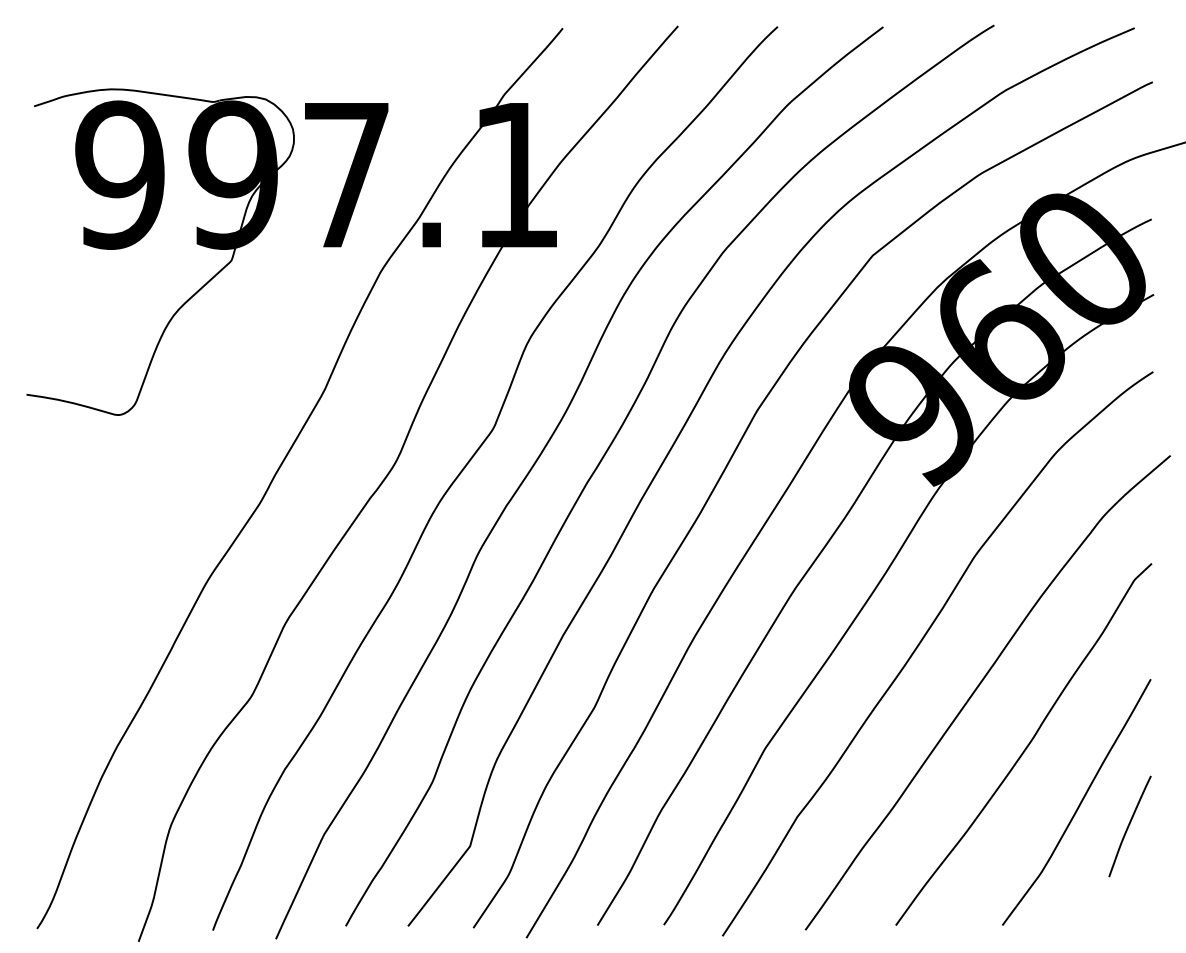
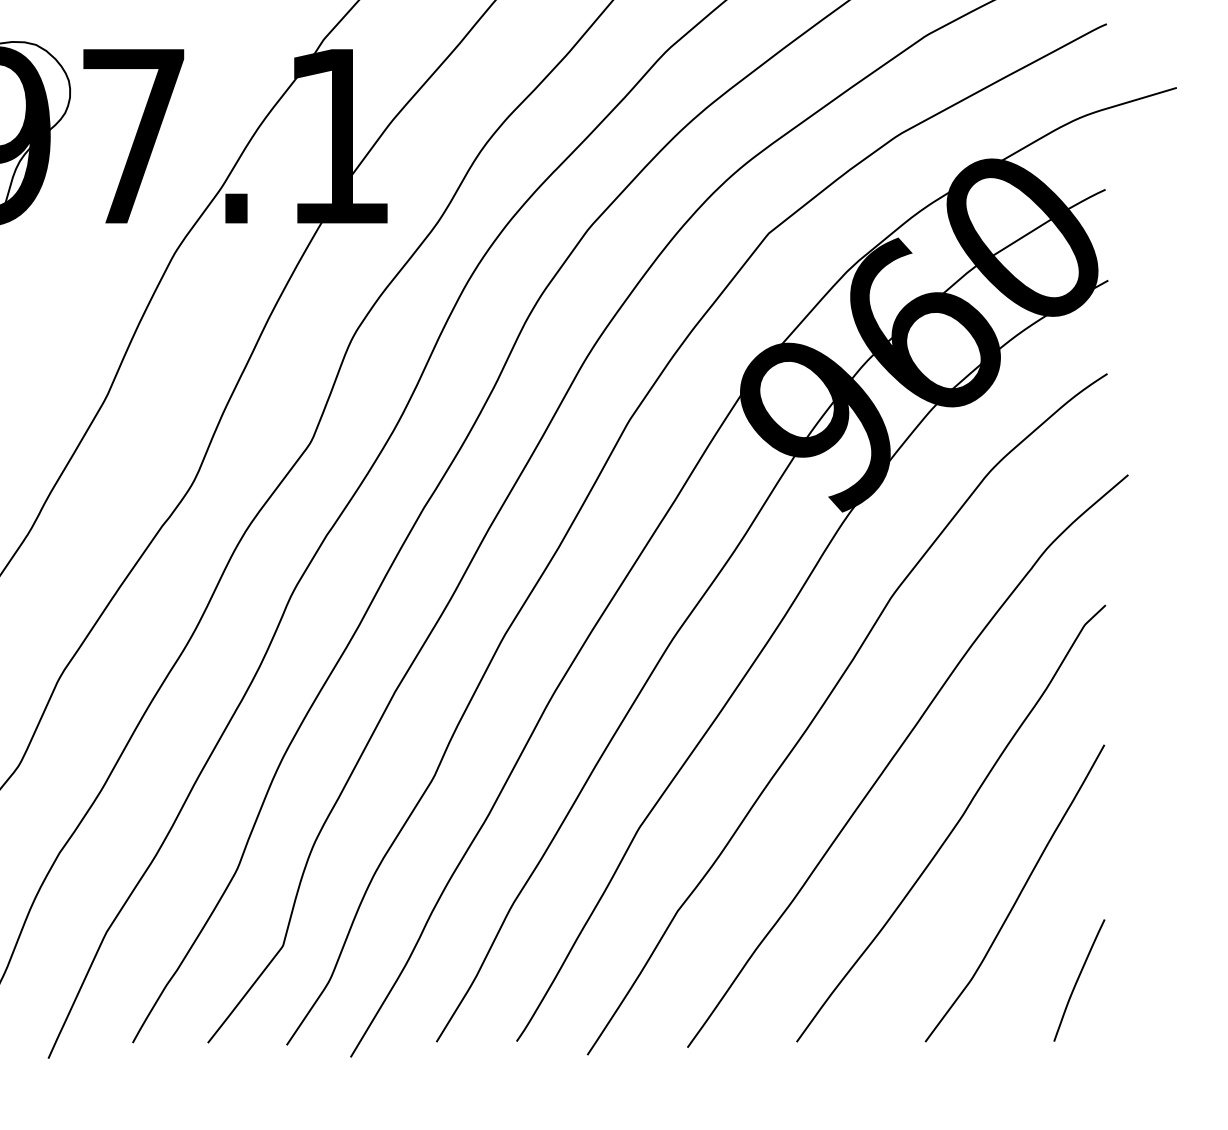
curve: (1129, 826) -> (1078, 980), moved

